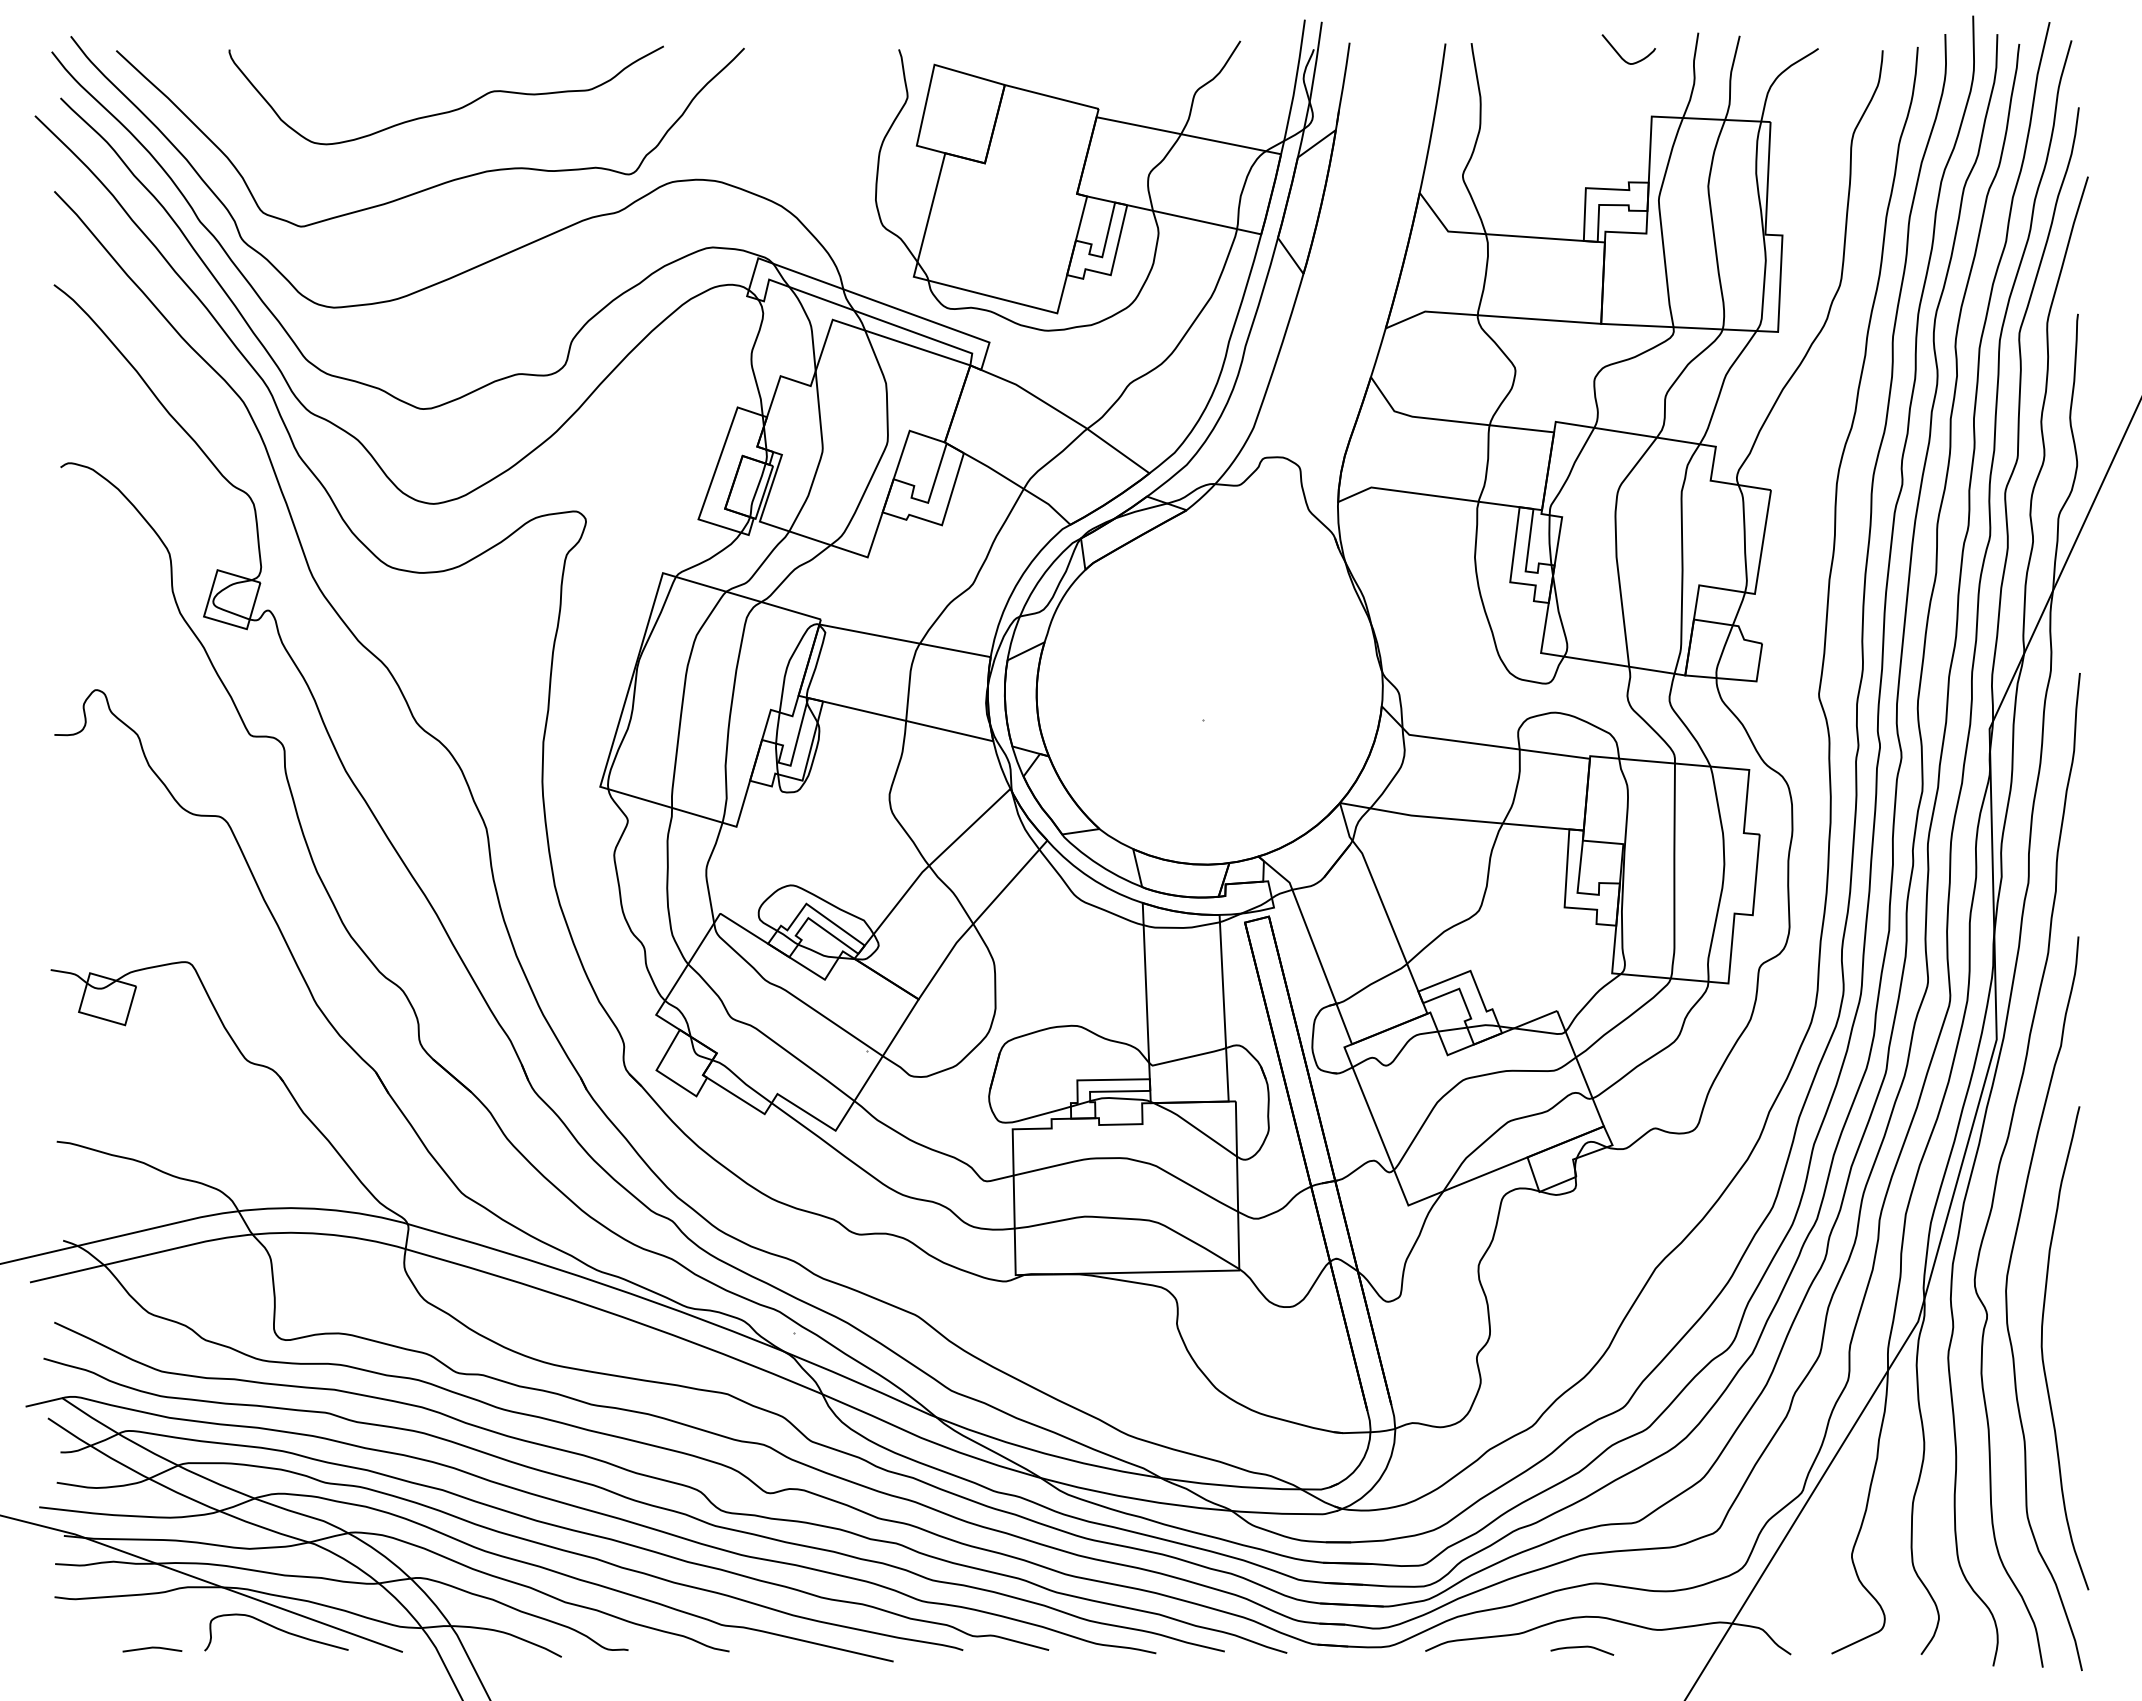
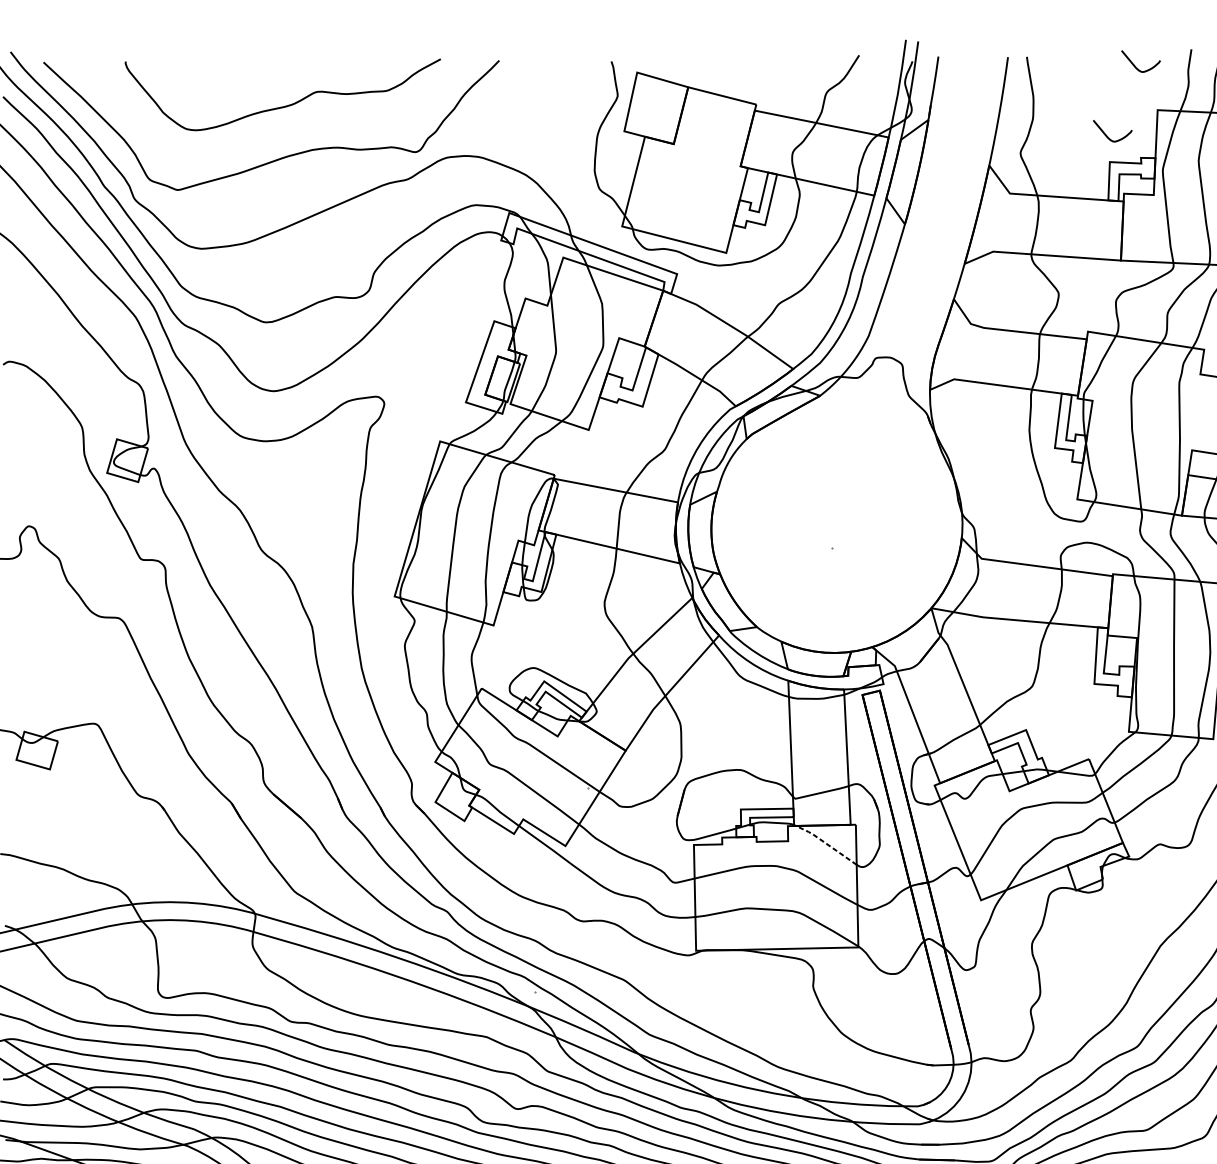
curve: (1580, 149) -> (1105, 134), added
line: (1195, 1127) -> (826, 843), solid -> dashed

